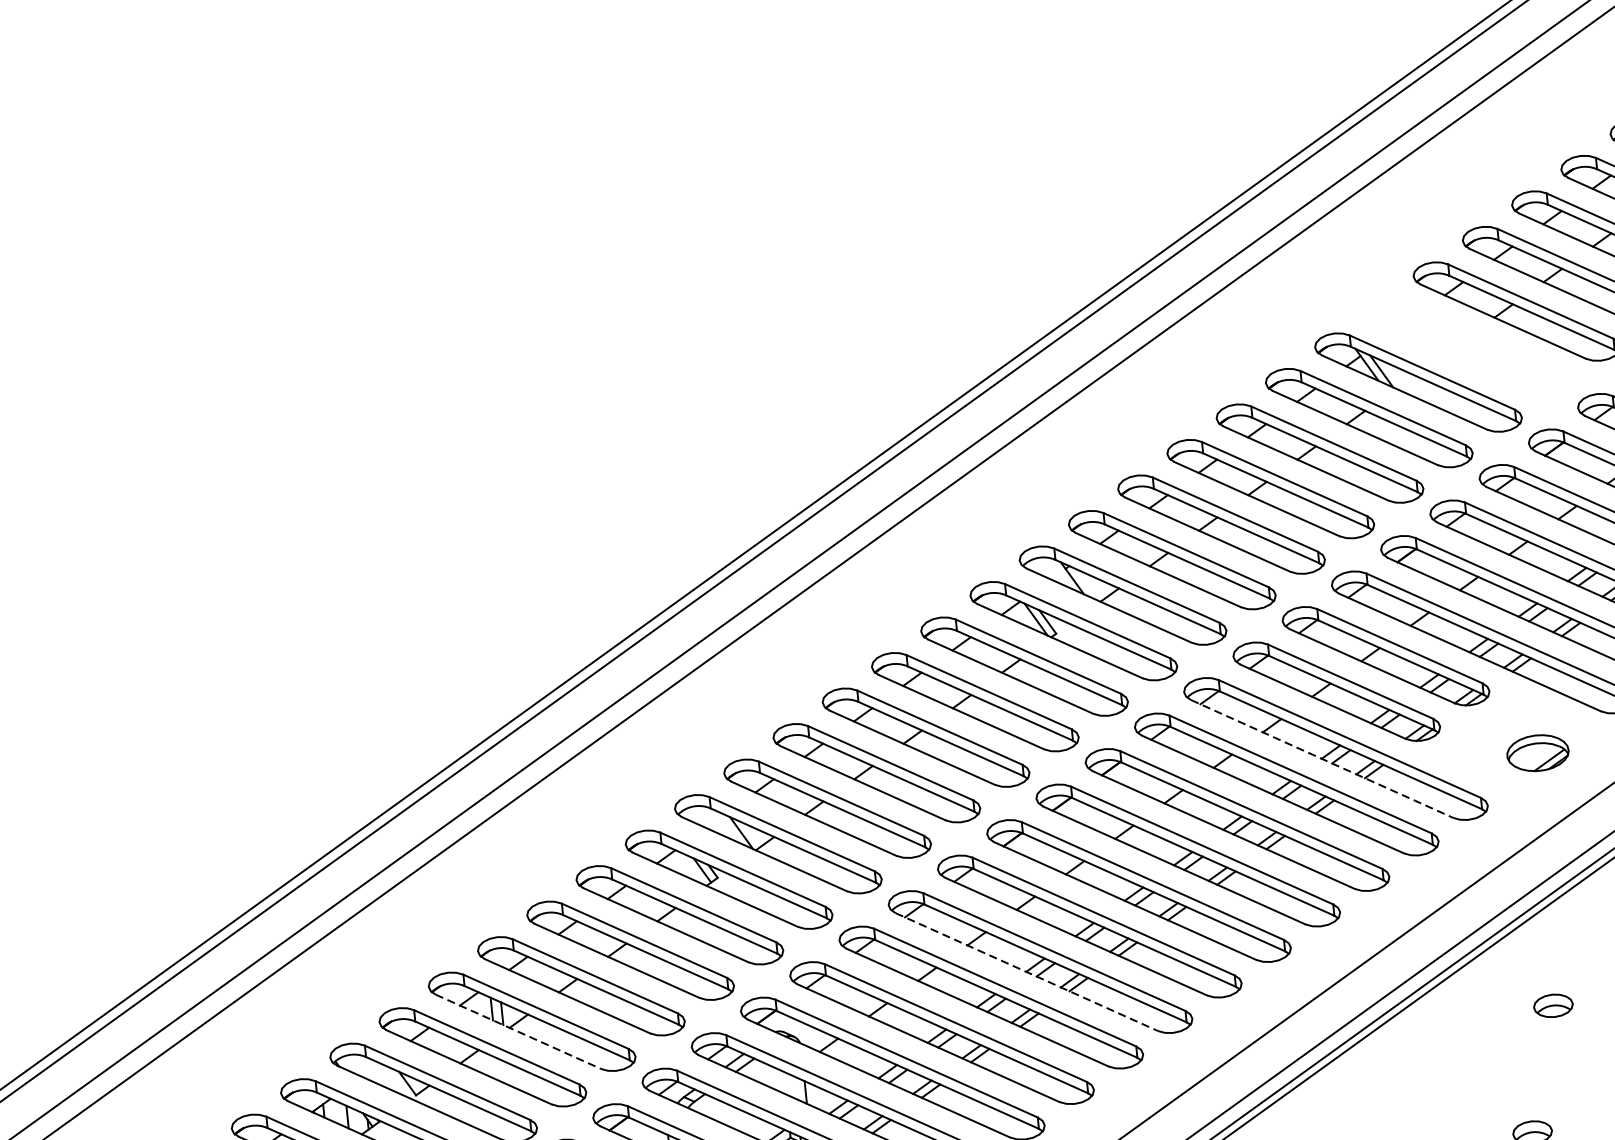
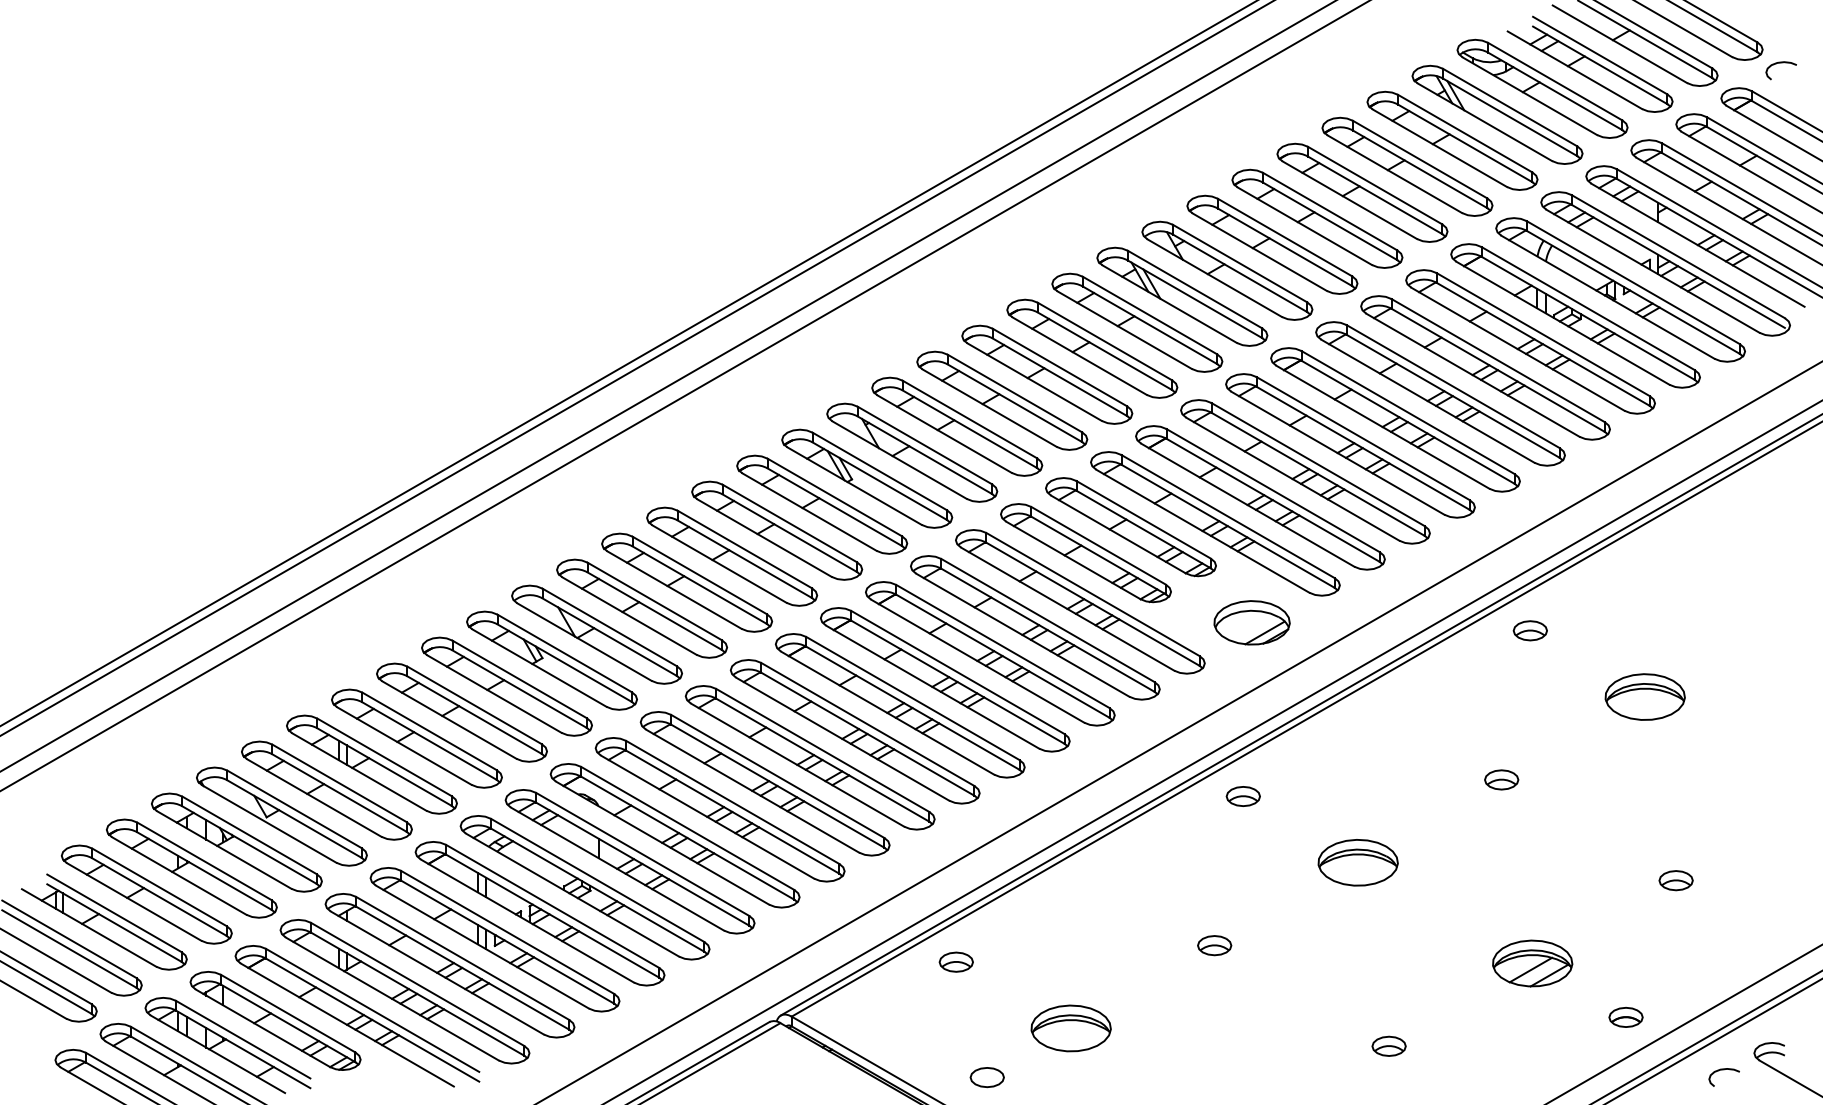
part: (1467, 346) -> (1227, 270), added
part: (1537, 752) -> (1251, 622), size x1.43
line: (1323, 759) -> (1068, 609), dashed -> solid
line: (1026, 972) -> (797, 765), dashed -> solid
part: (1552, 1005) -> (1242, 796), moved
line: (518, 1032) -> (359, 772), dashed -> solid

